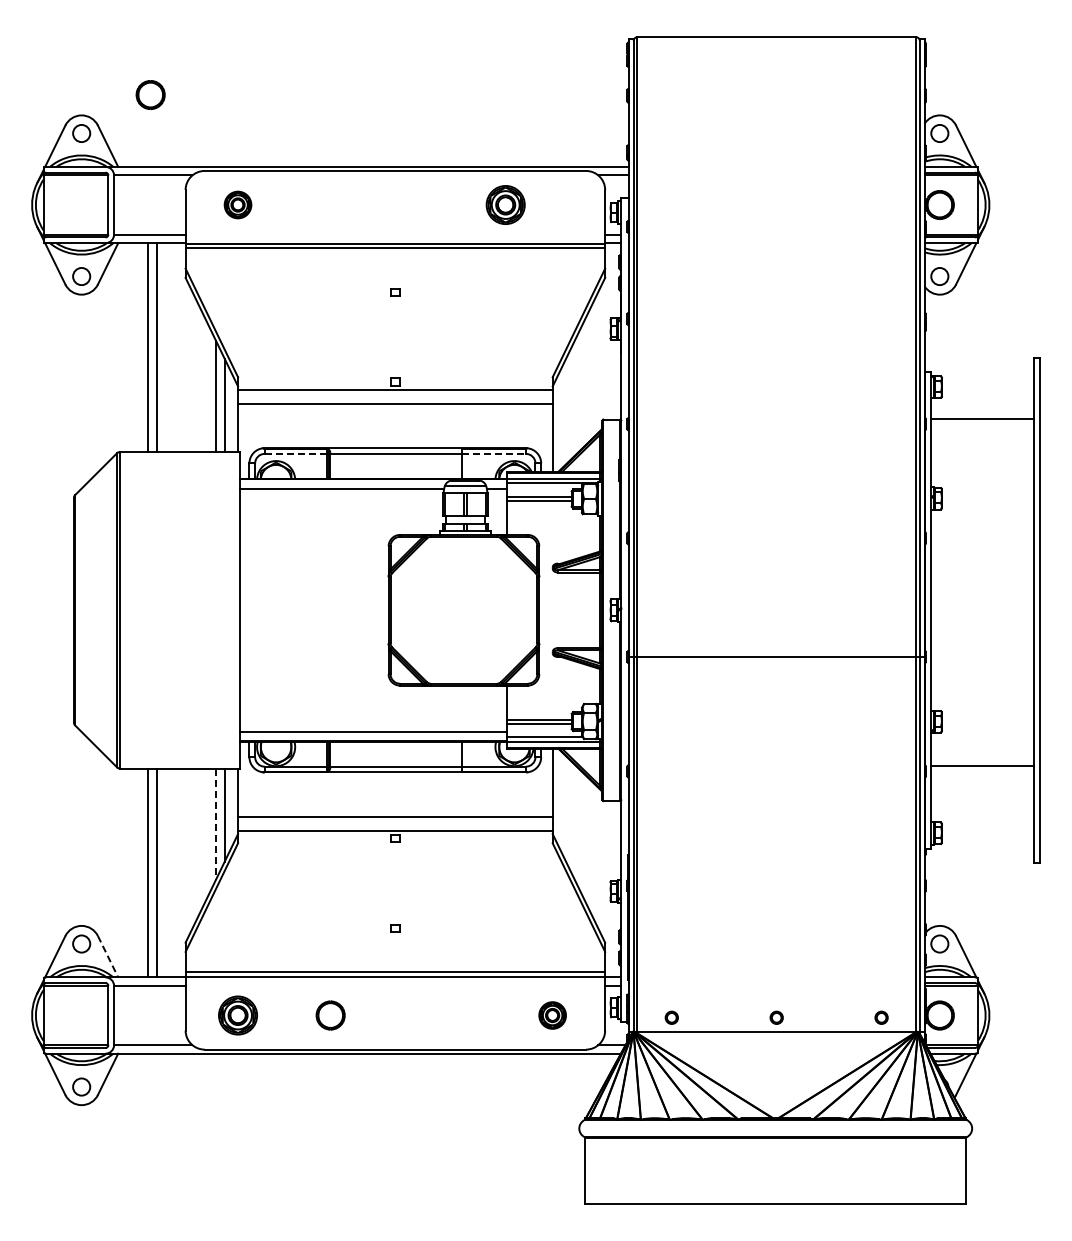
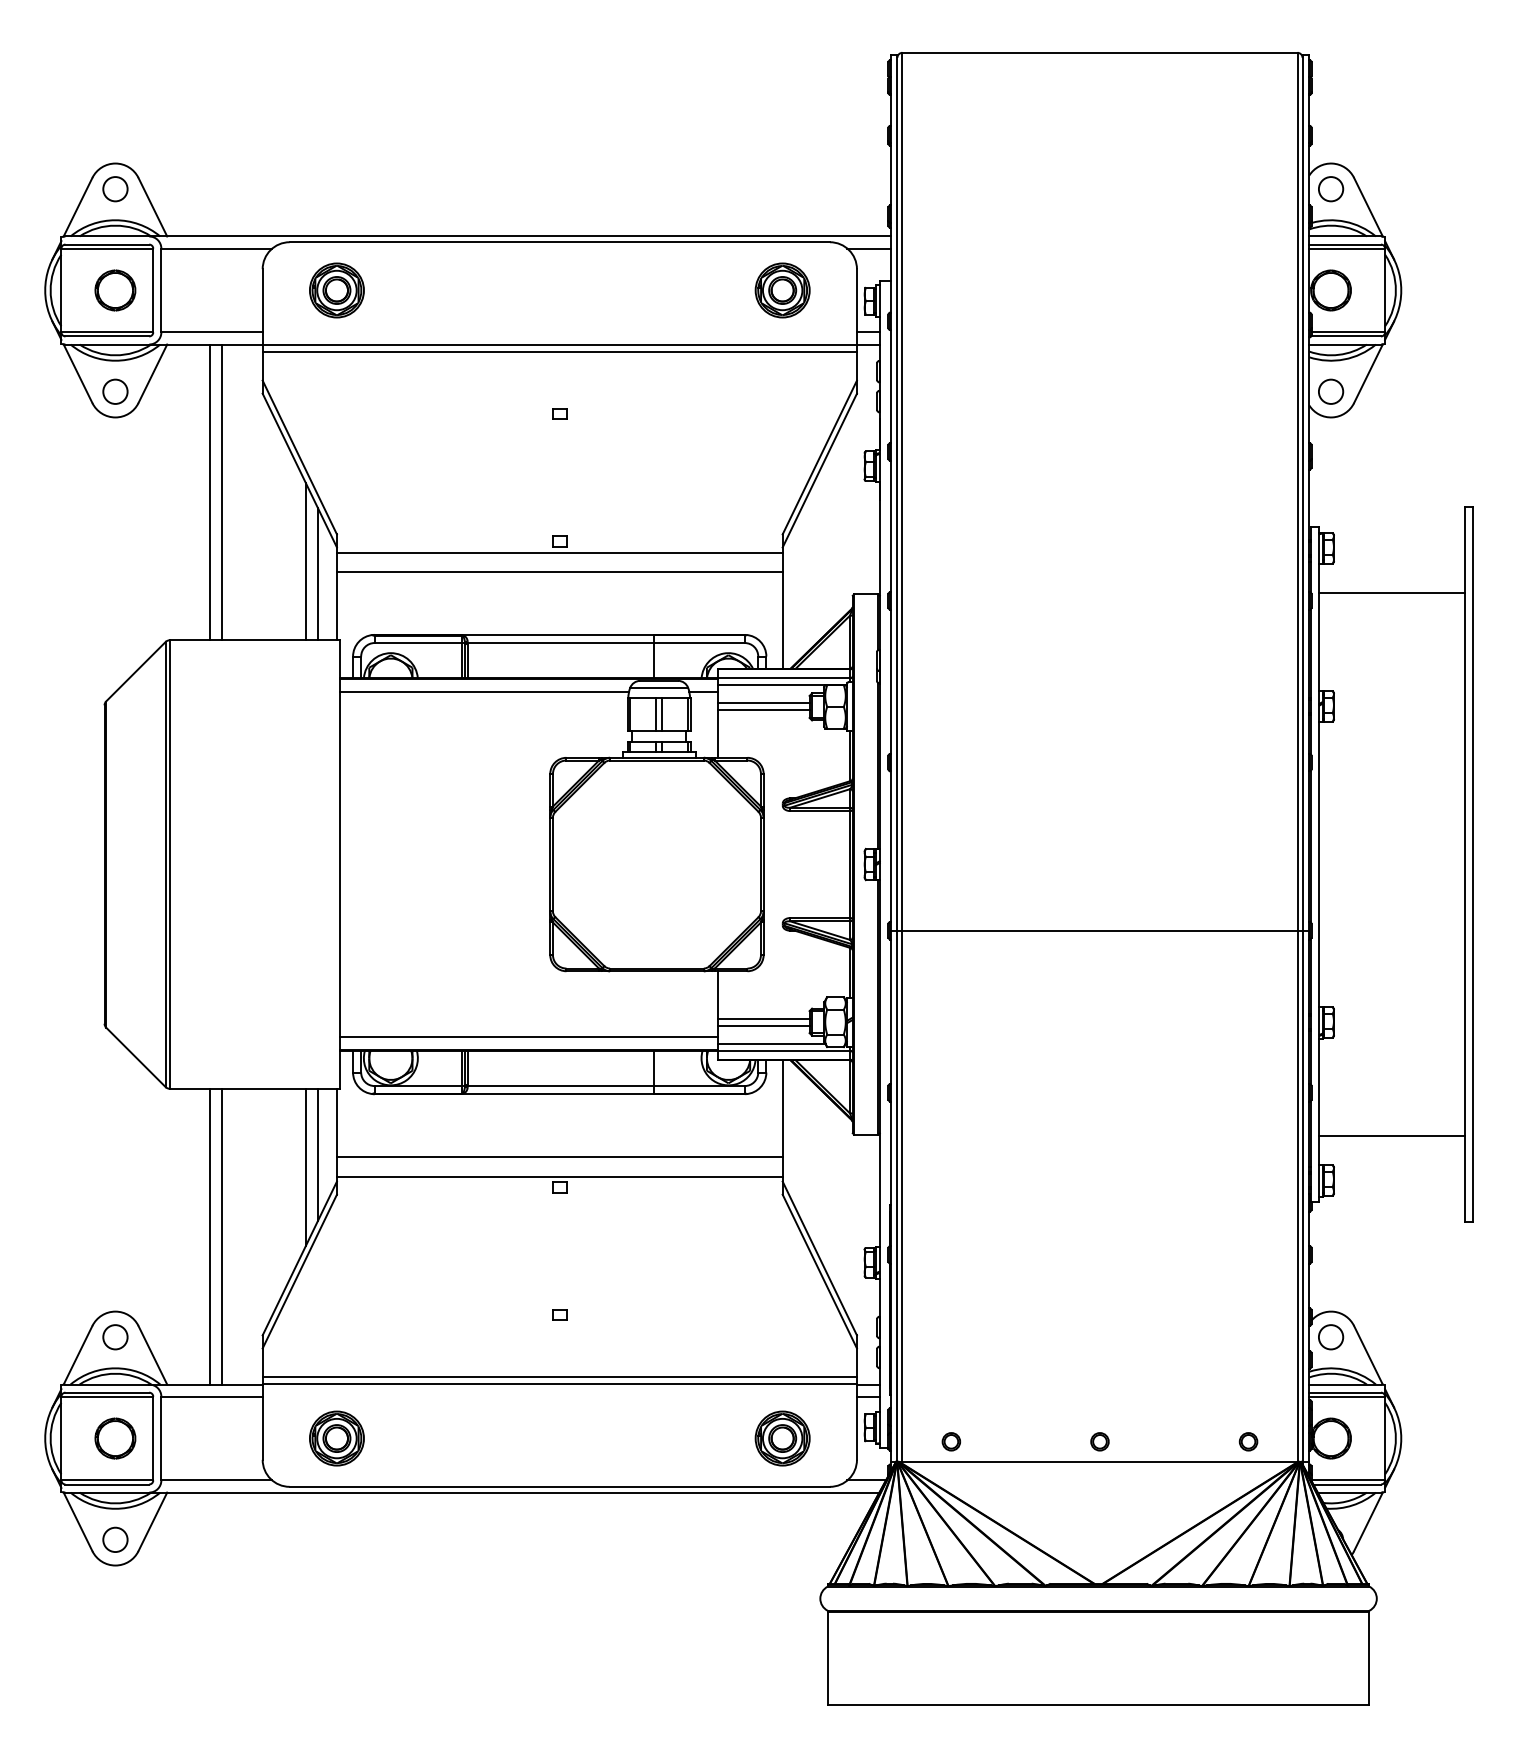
part: (150, 94) -> (115, 289), moved
part: (237, 204) -> (336, 289), size x1.43
part: (505, 204) -> (782, 289), moved
line: (295, 453) -> (418, 642), dashed -> solid
line: (494, 453) -> (700, 642), dashed -> solid
line: (982, 765) -> (1391, 1135), moved
line: (216, 824) -> (306, 1167), dashed -> solid
line: (108, 957) -> (153, 1356), dashed -> solid
part: (330, 1015) -> (115, 1438), moved
part: (552, 1015) -> (782, 1438), size x1.43

